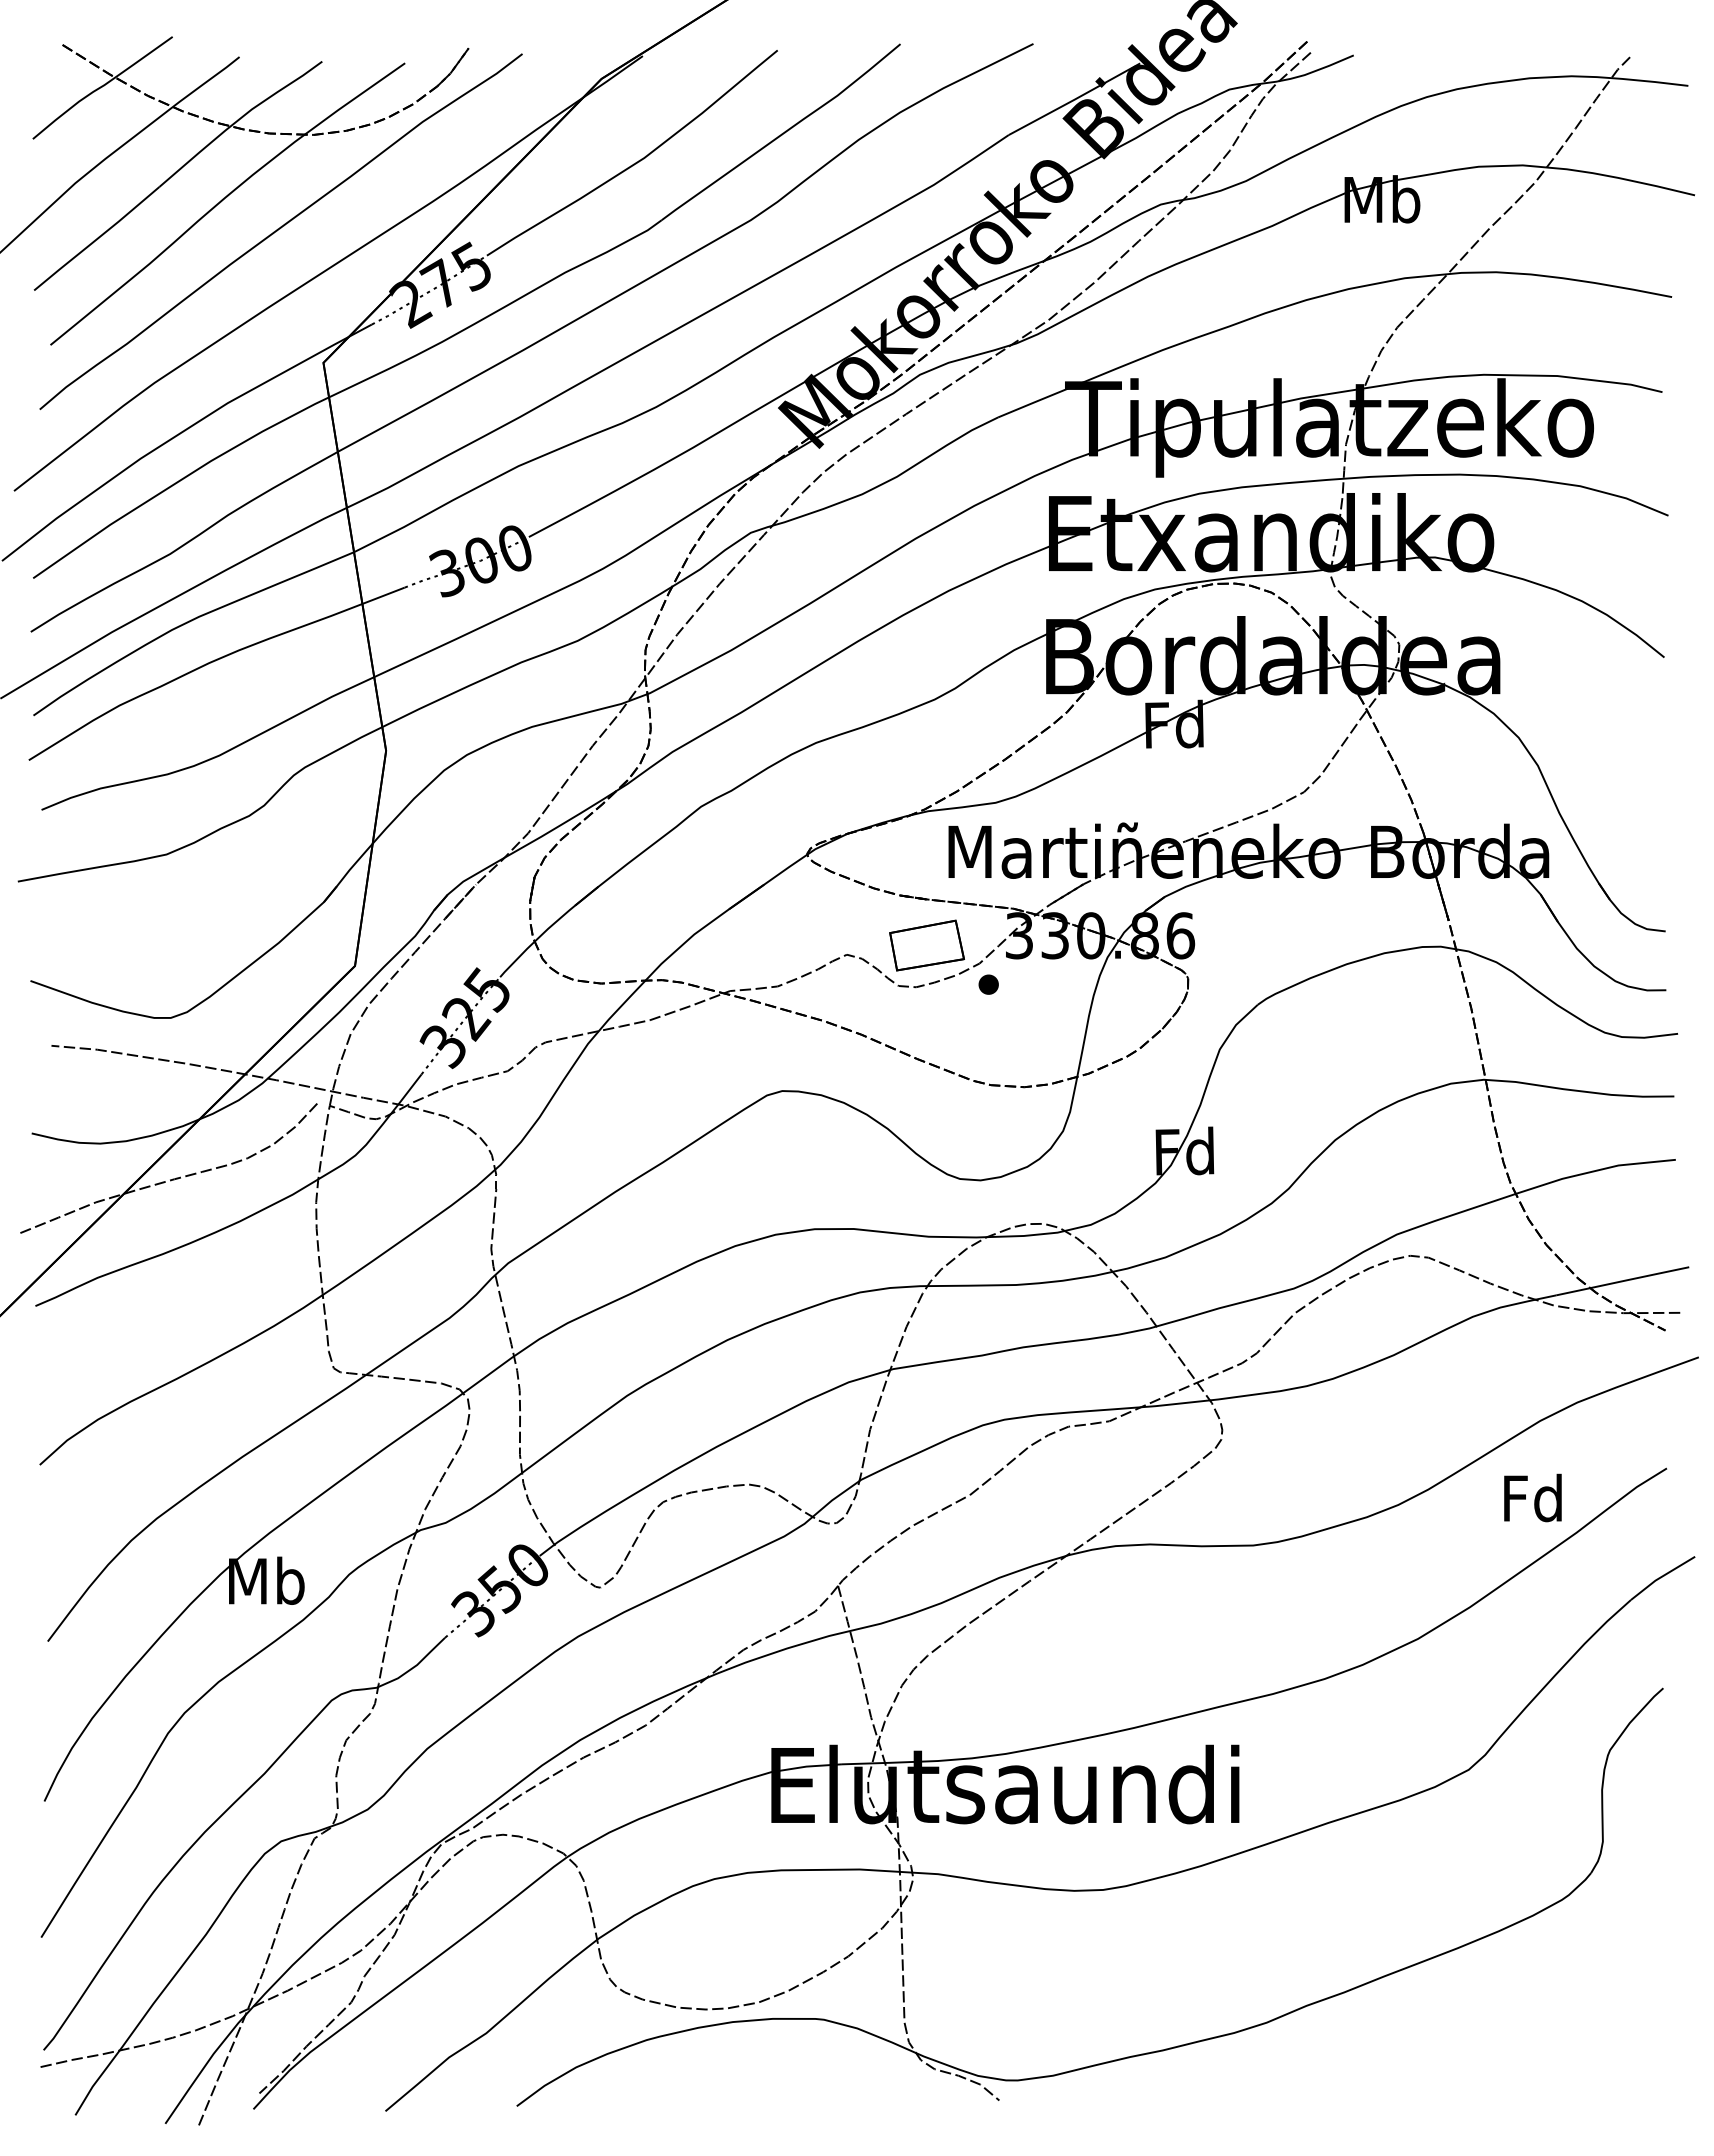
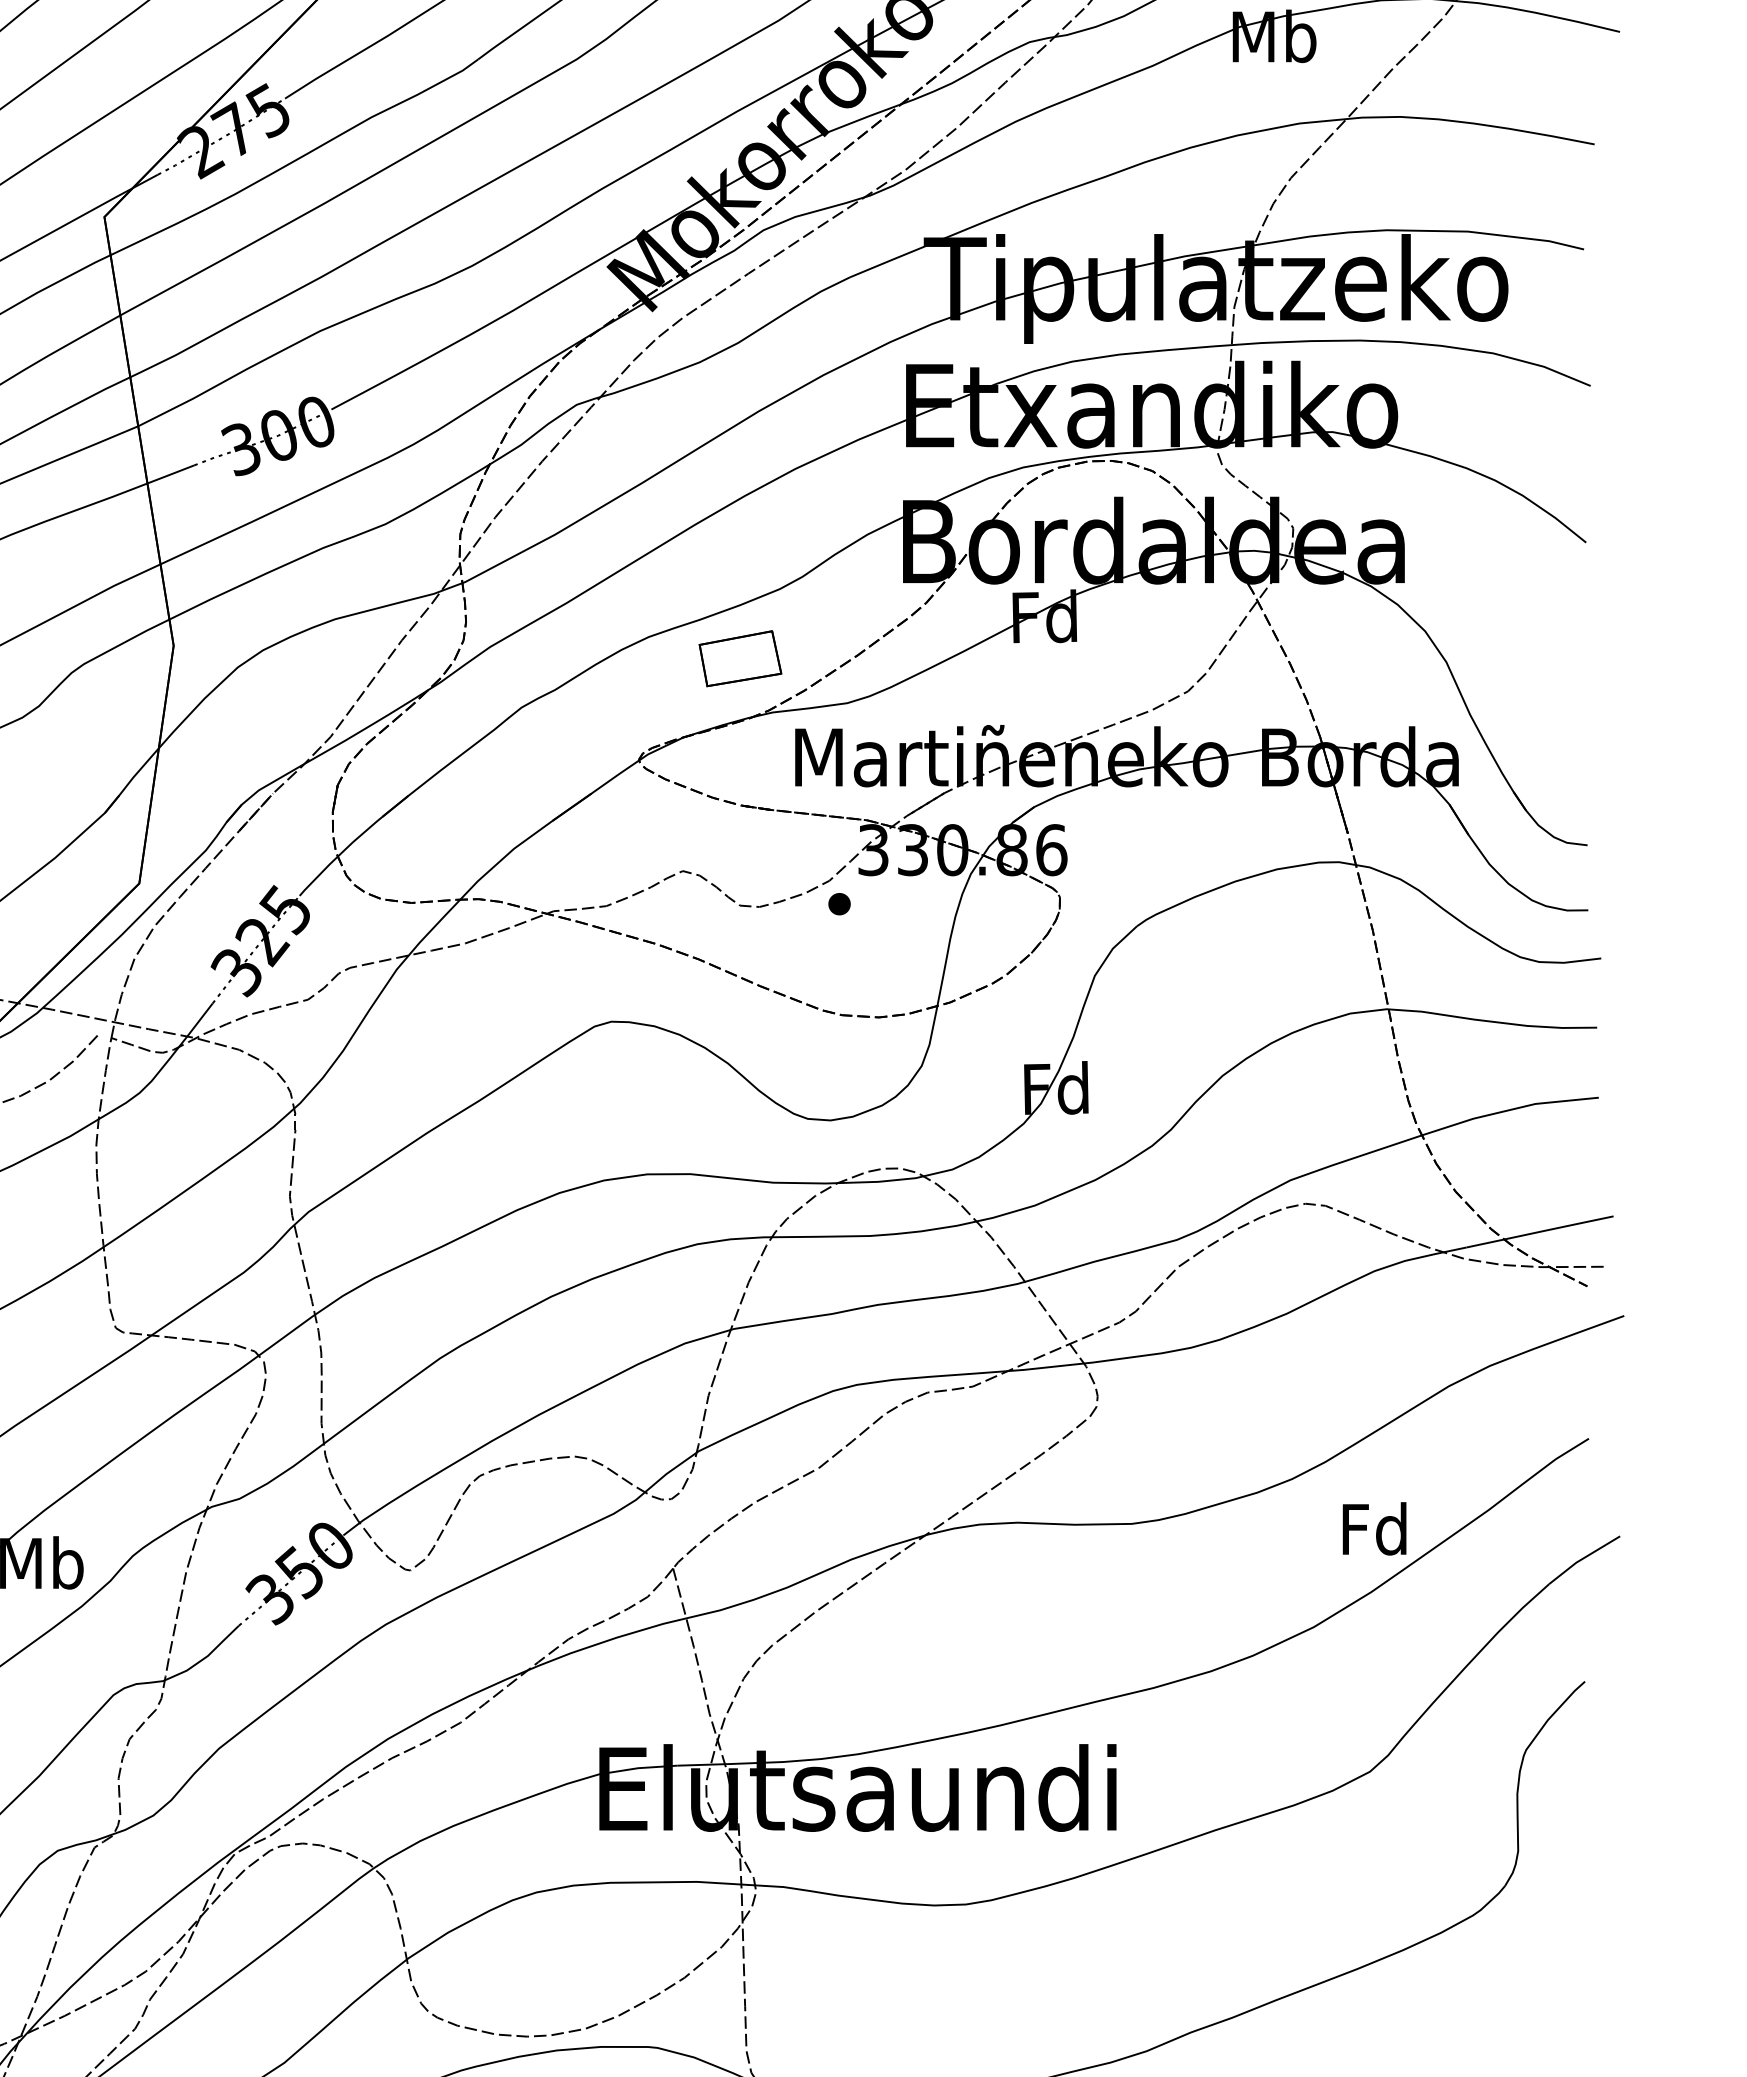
part: (926, 945) -> (739, 658), moved
text: (1532, 1497) -> (1374, 1528), moved

